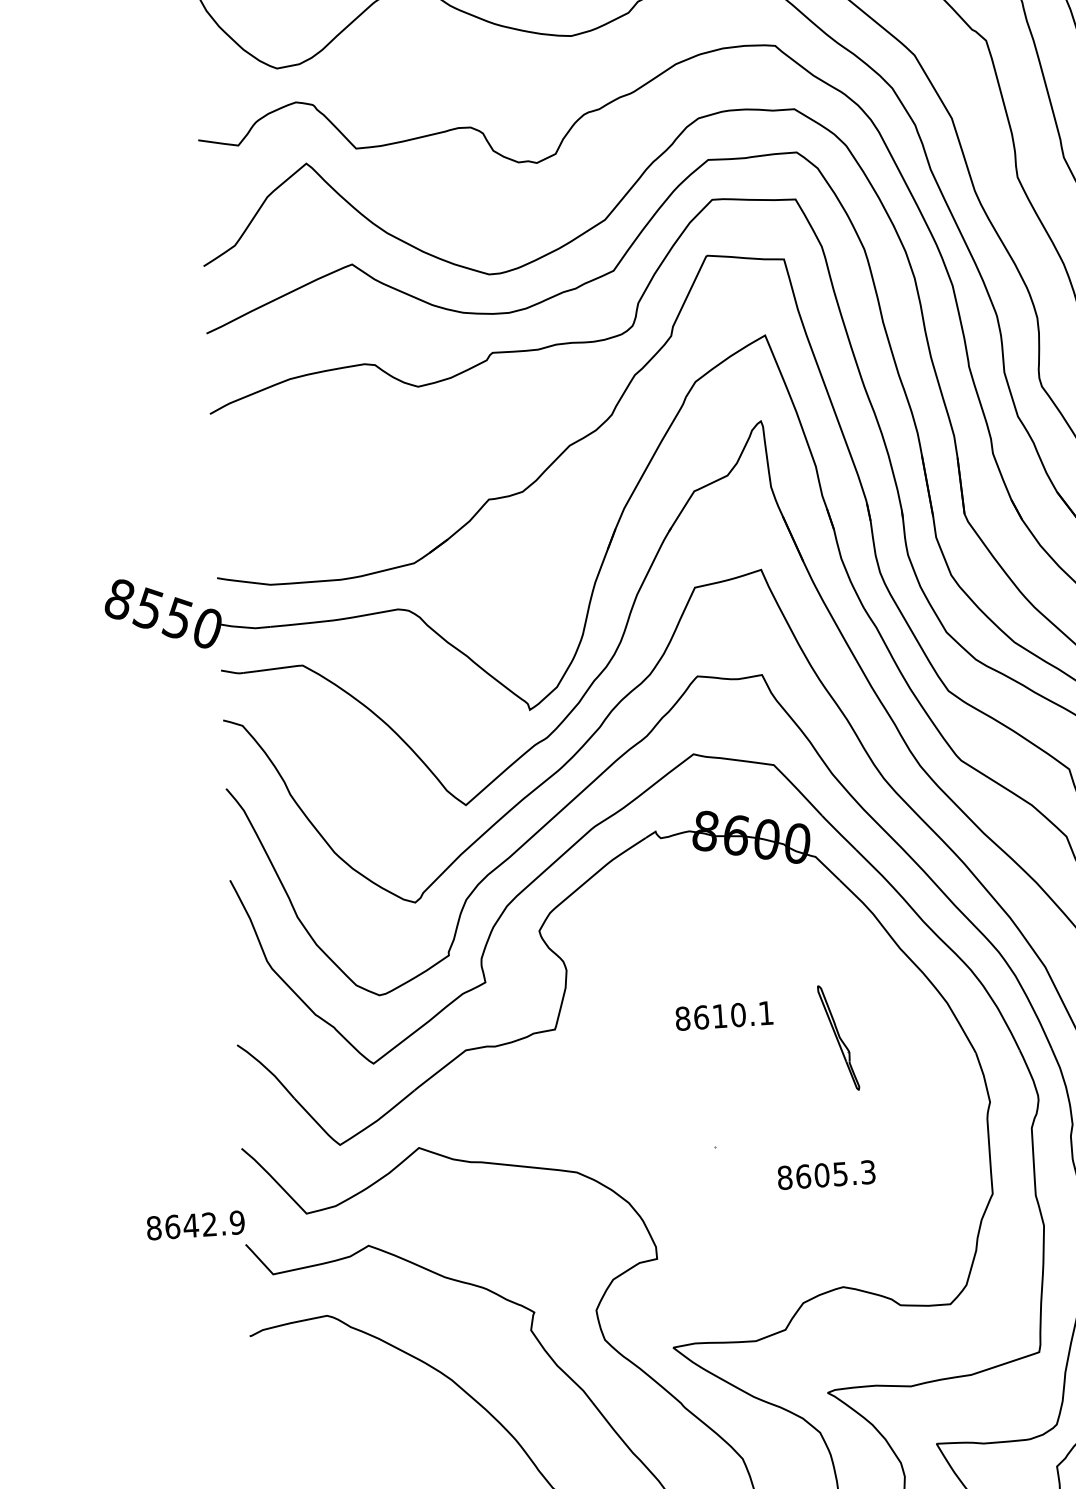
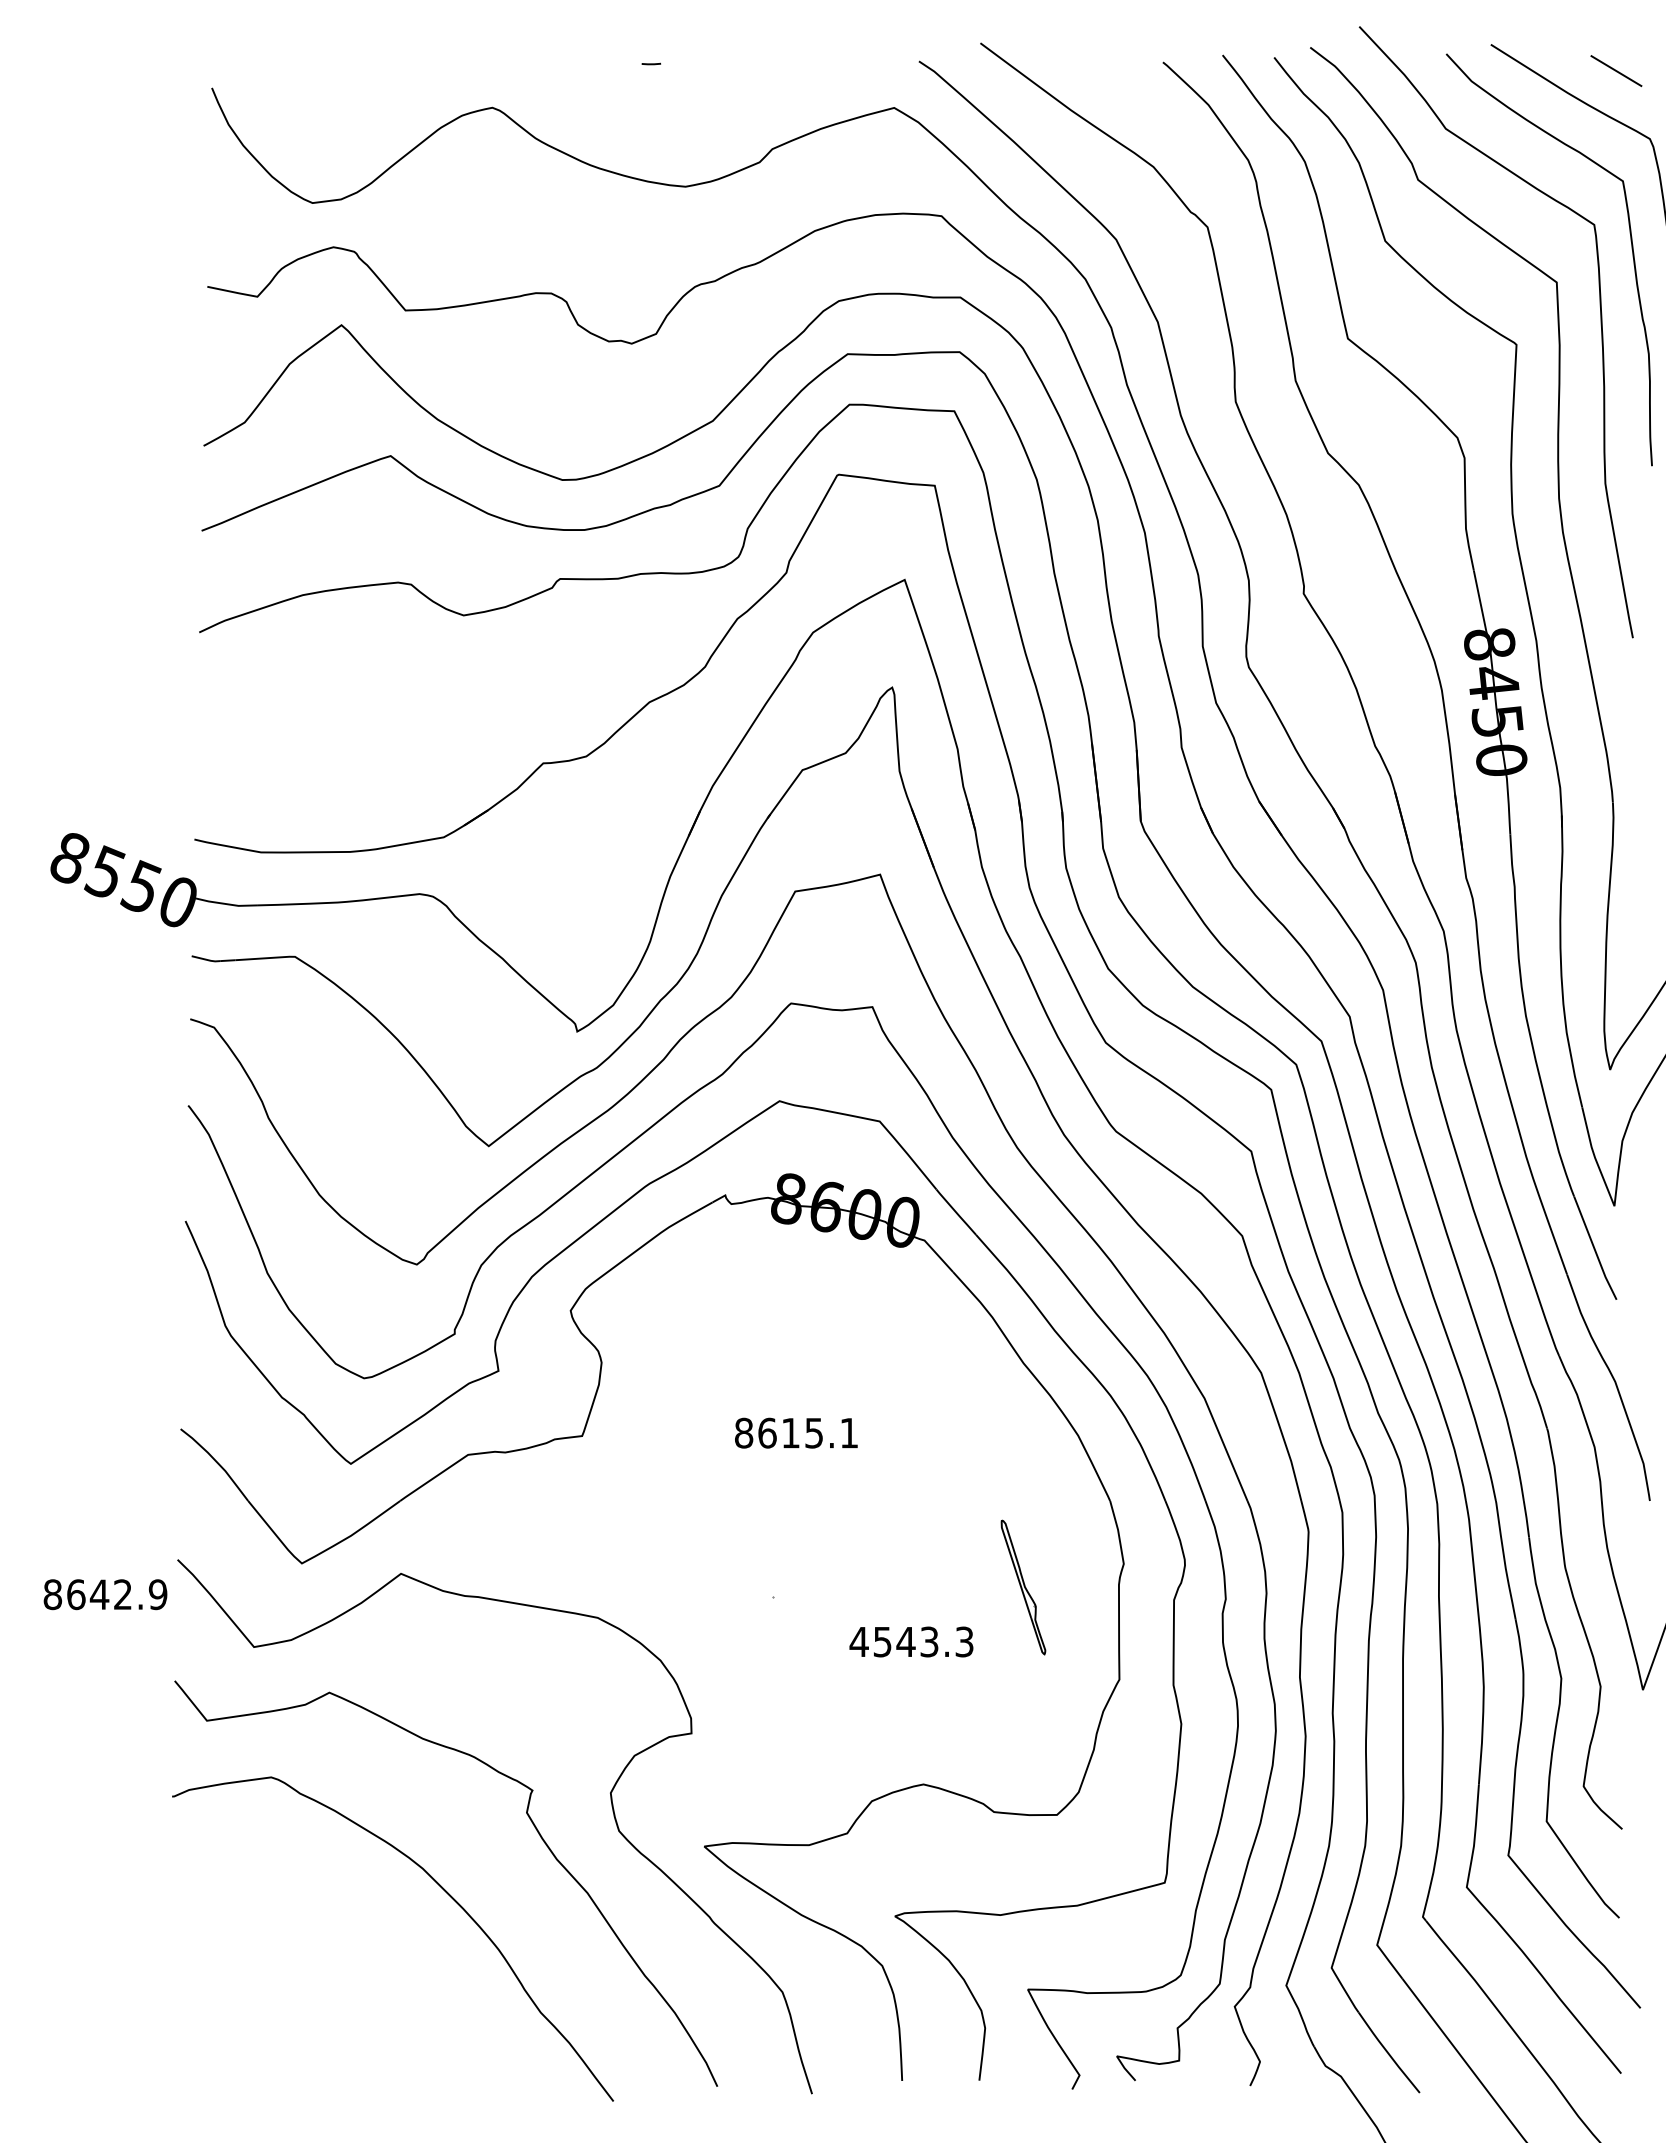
text: (738, 1014) -> (814, 1432), 8610.1 -> 8615.1
part: (838, 1038) -> (1023, 1587), moved
text: (812, 1175) -> (893, 1641), 8605.3 -> 4543.3
text: (195, 1225) -> (105, 1594), moved

